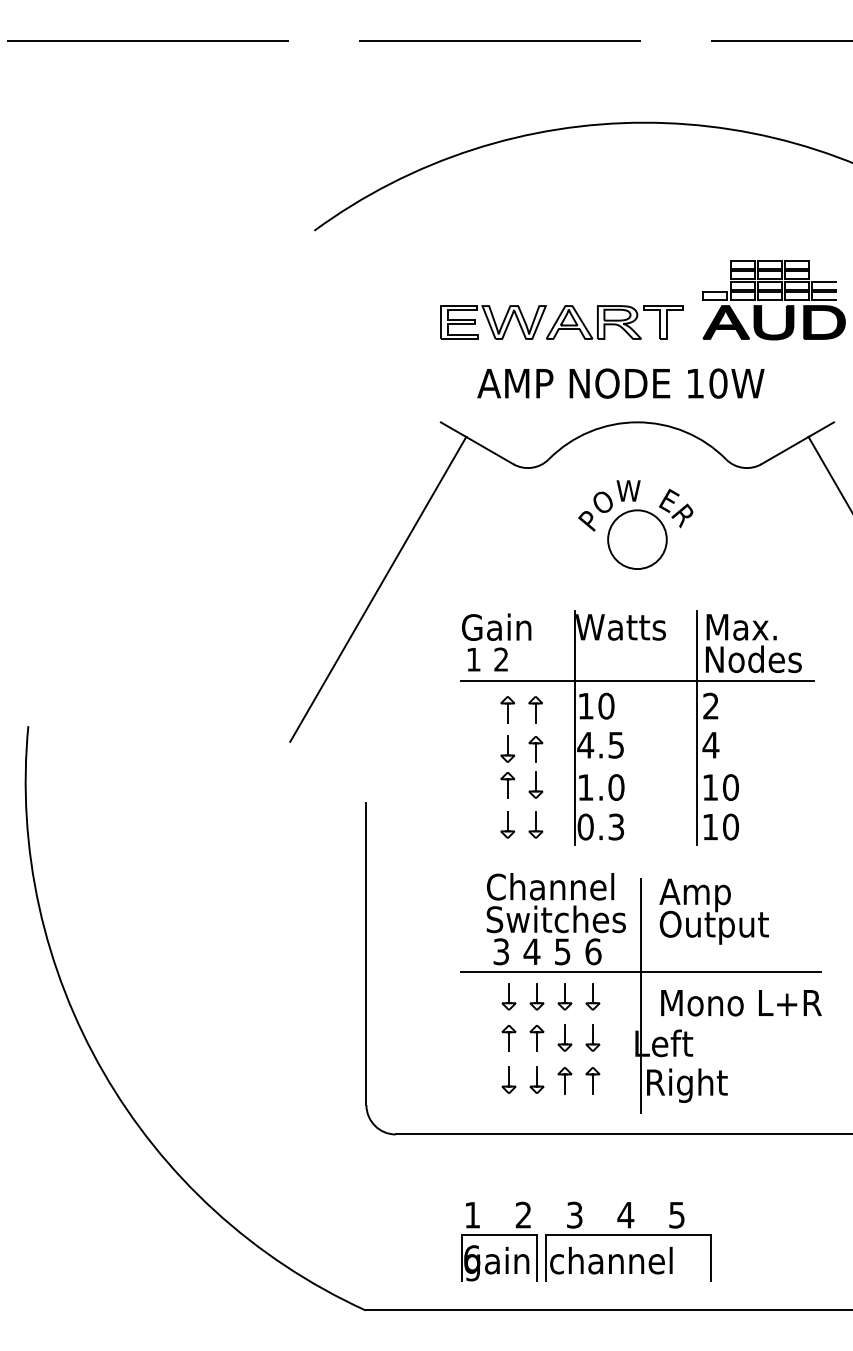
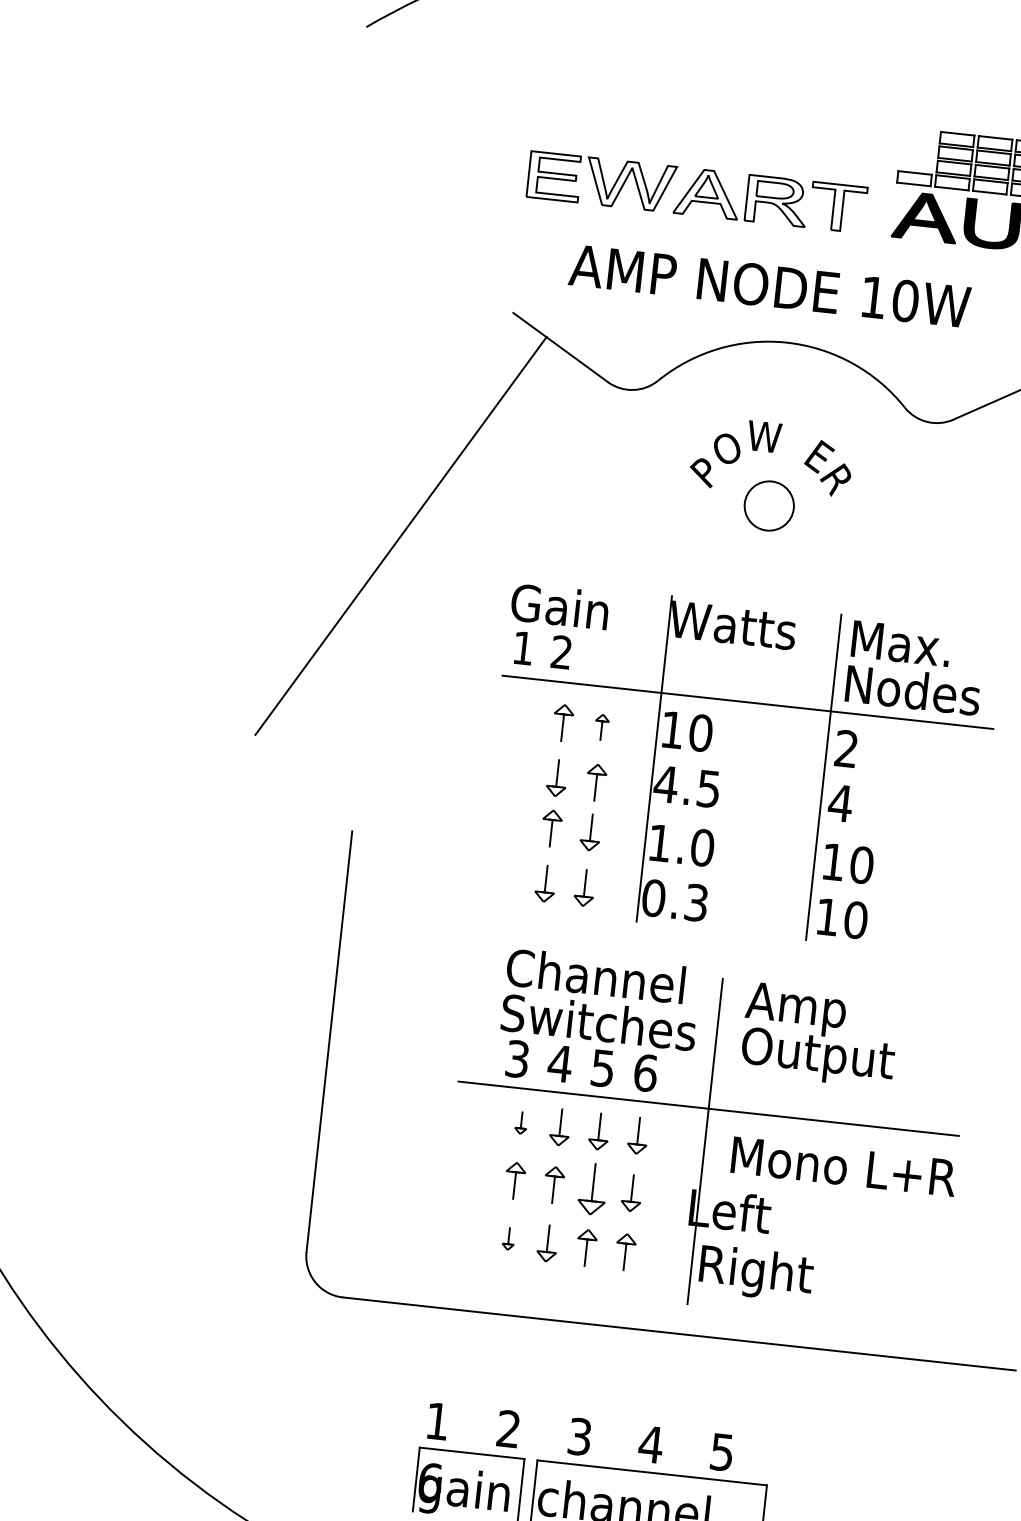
circle: (637, 539) -> (769, 505), size x0.6
part: (535, 709) -> (601, 726), size x0.7
part: (508, 996) -> (520, 1122), size x0.6
part: (564, 1037) -> (592, 1187), size x1.4
part: (508, 1079) -> (508, 1237), size x0.6

